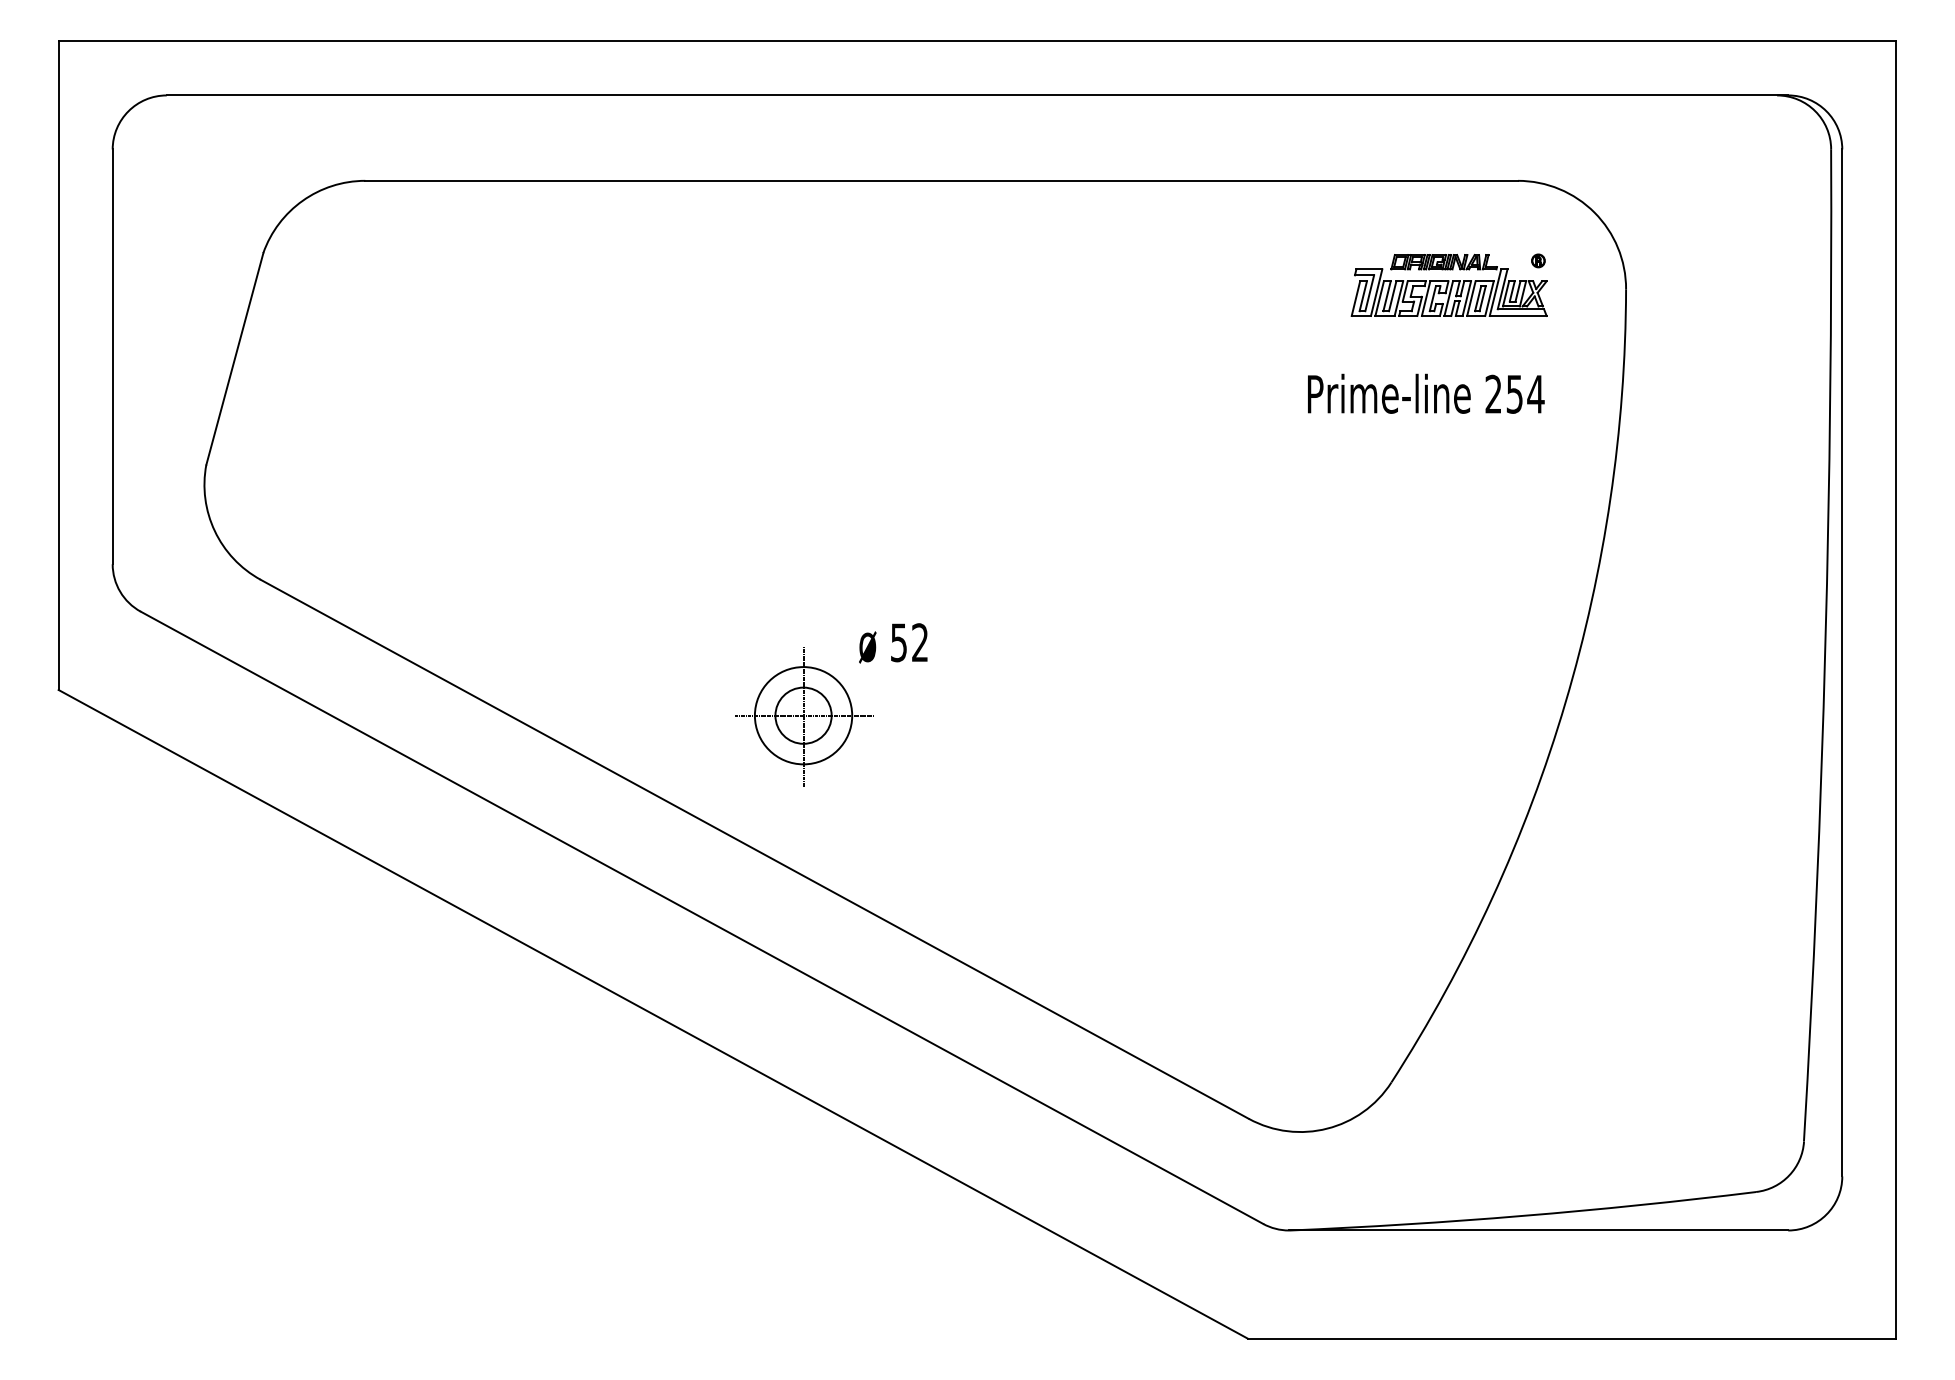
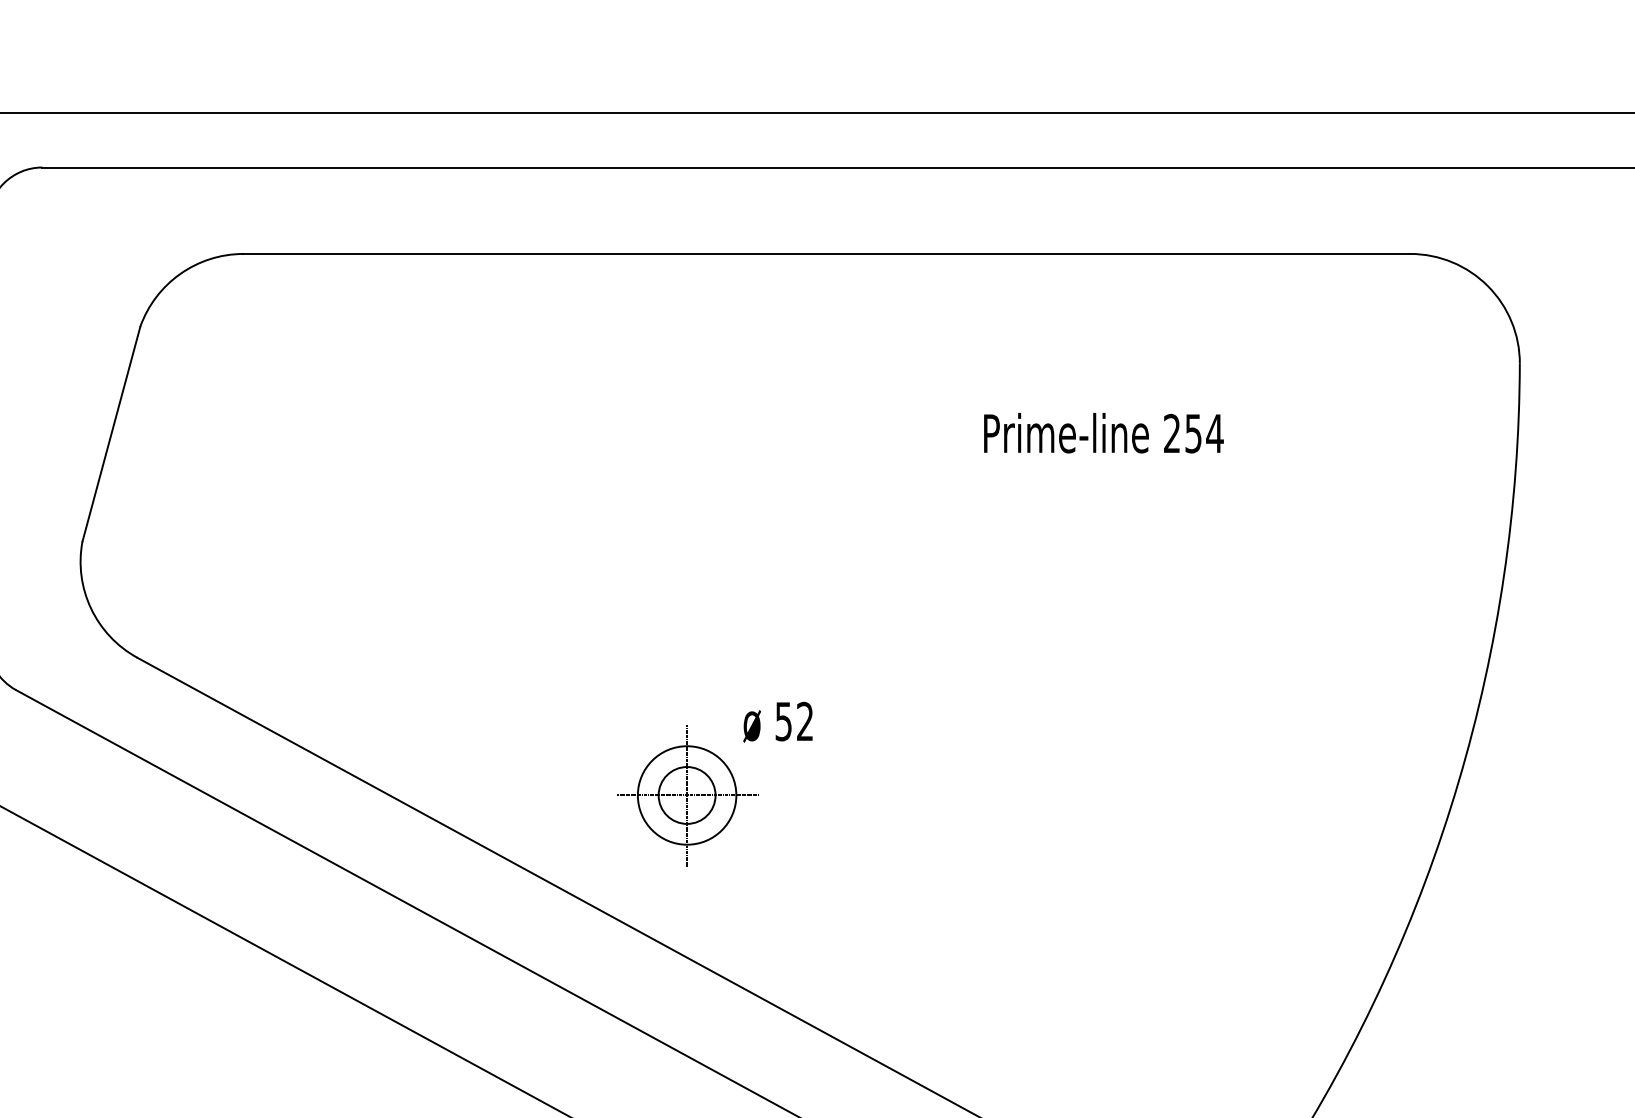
part: (1448, 284) -> (1340, 358), removed
text: (1426, 393) -> (1104, 432), moved

